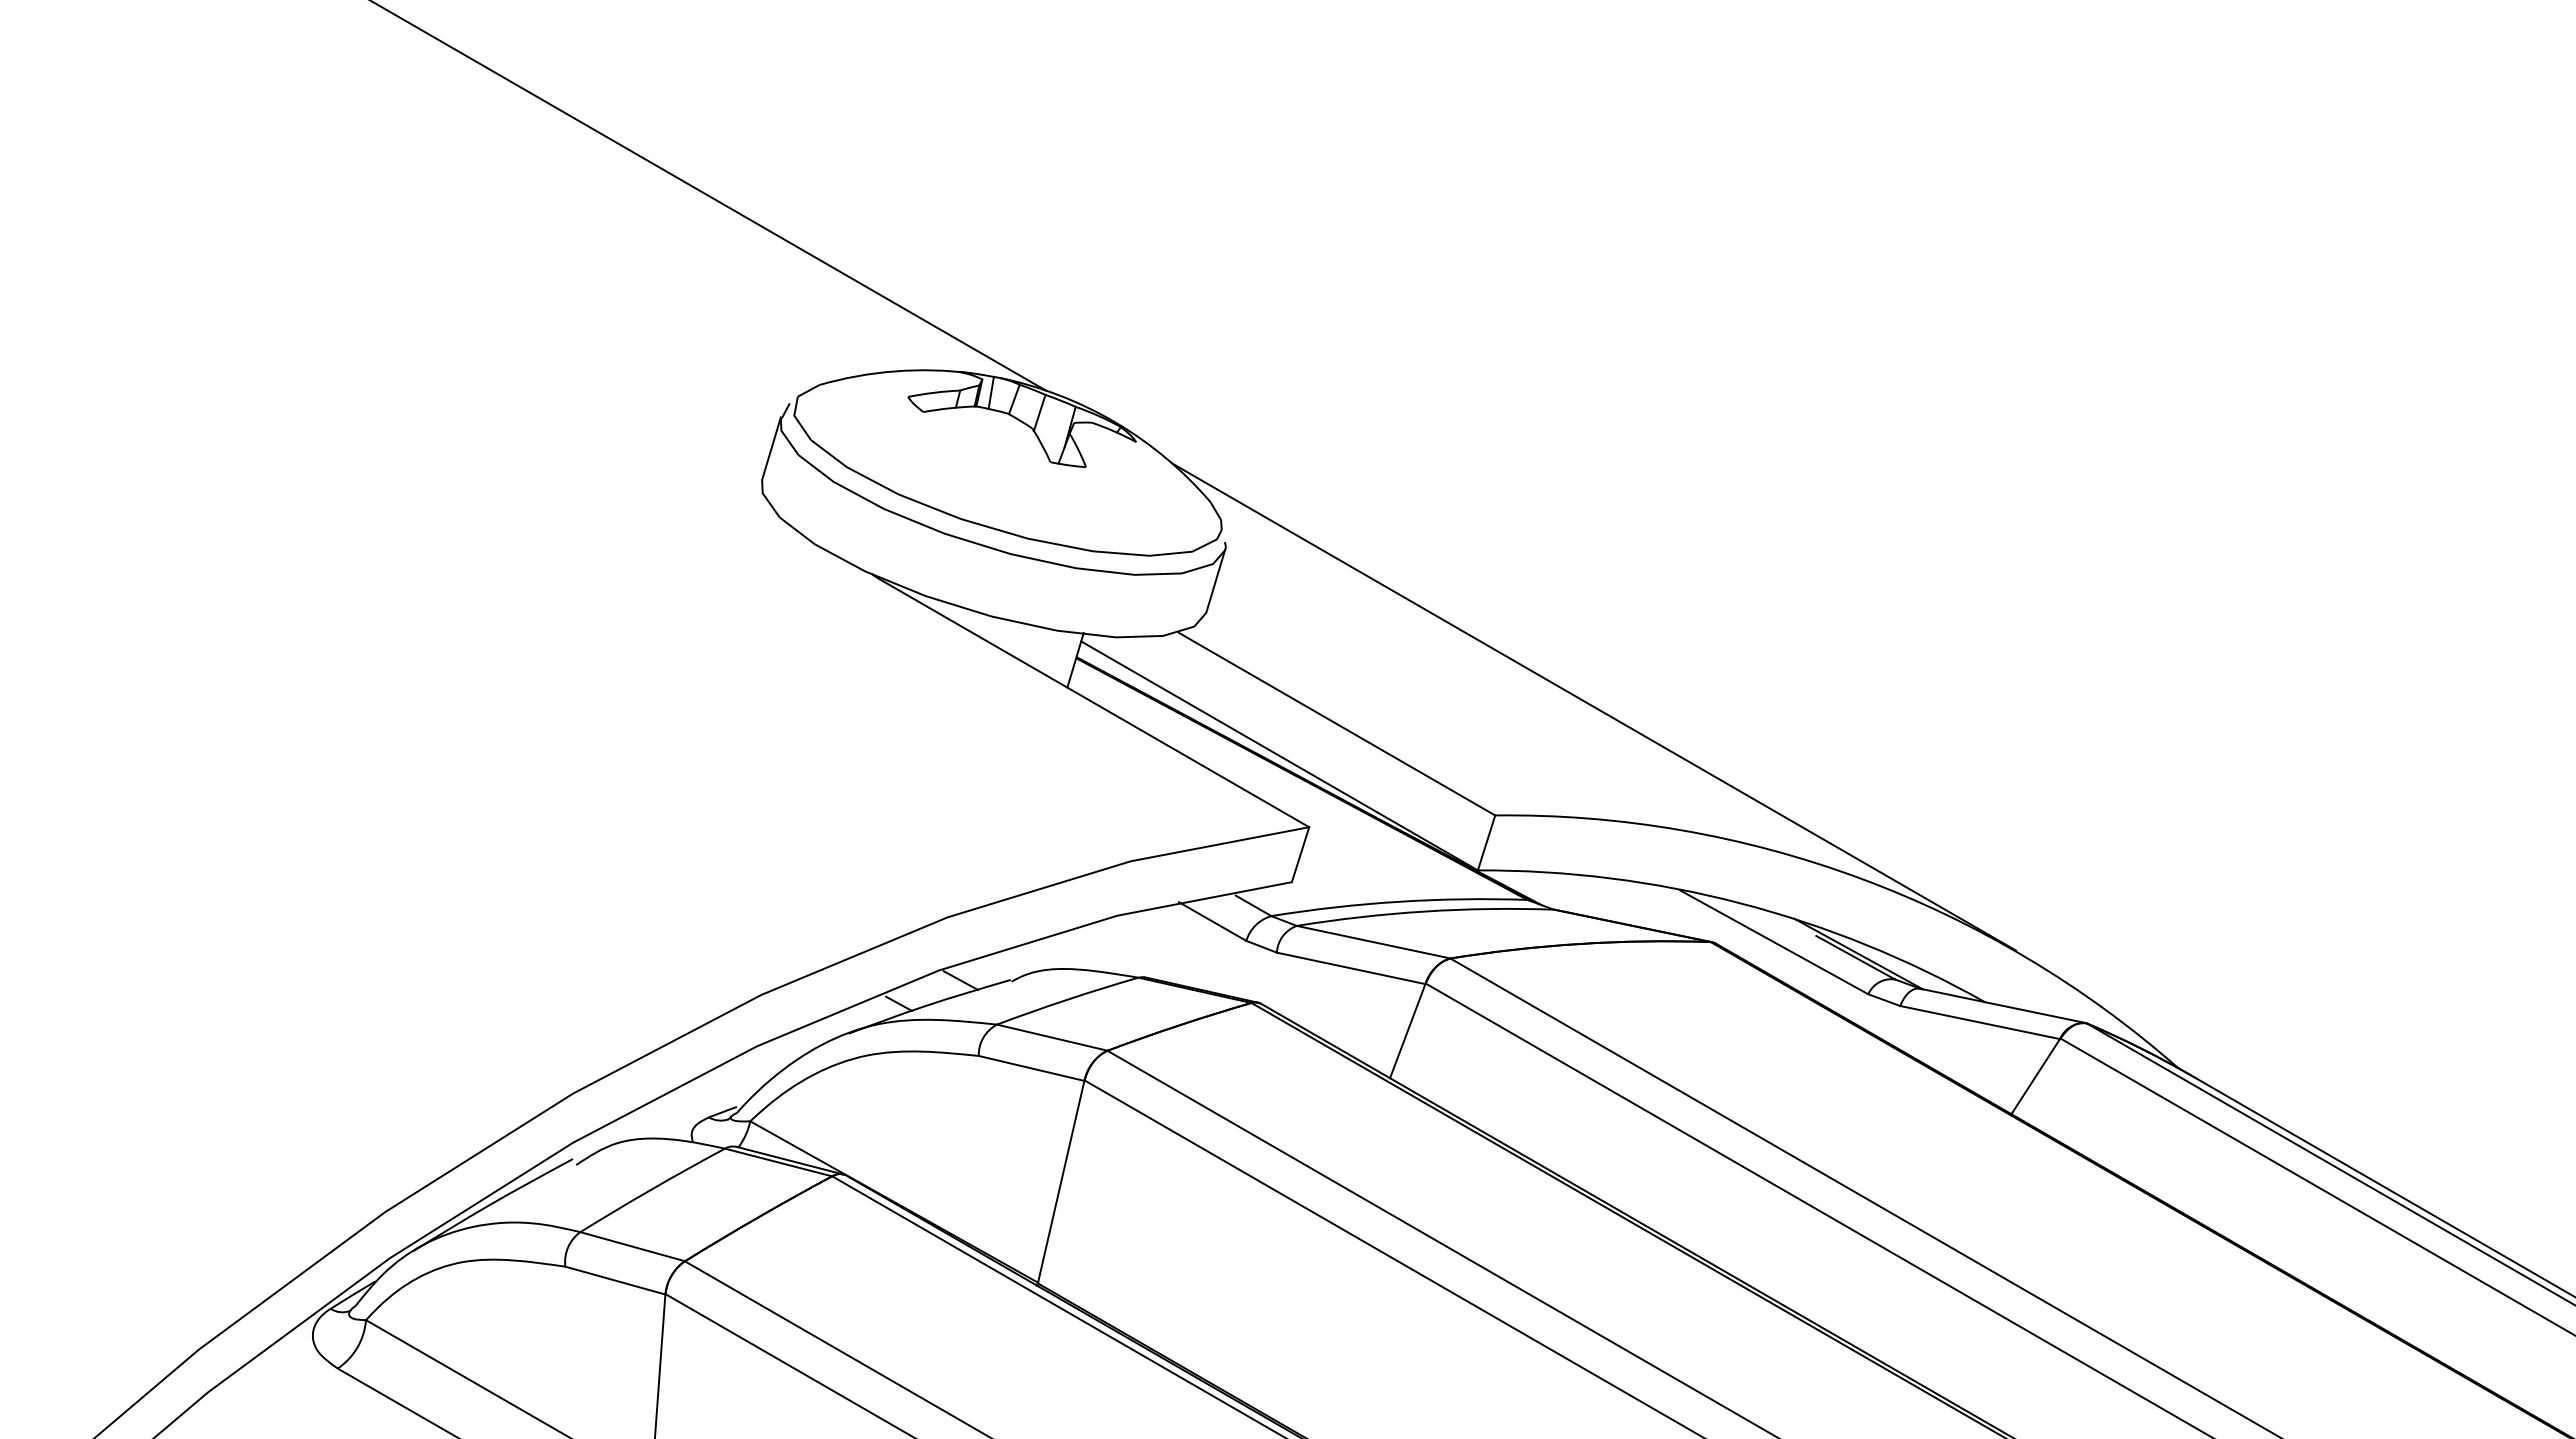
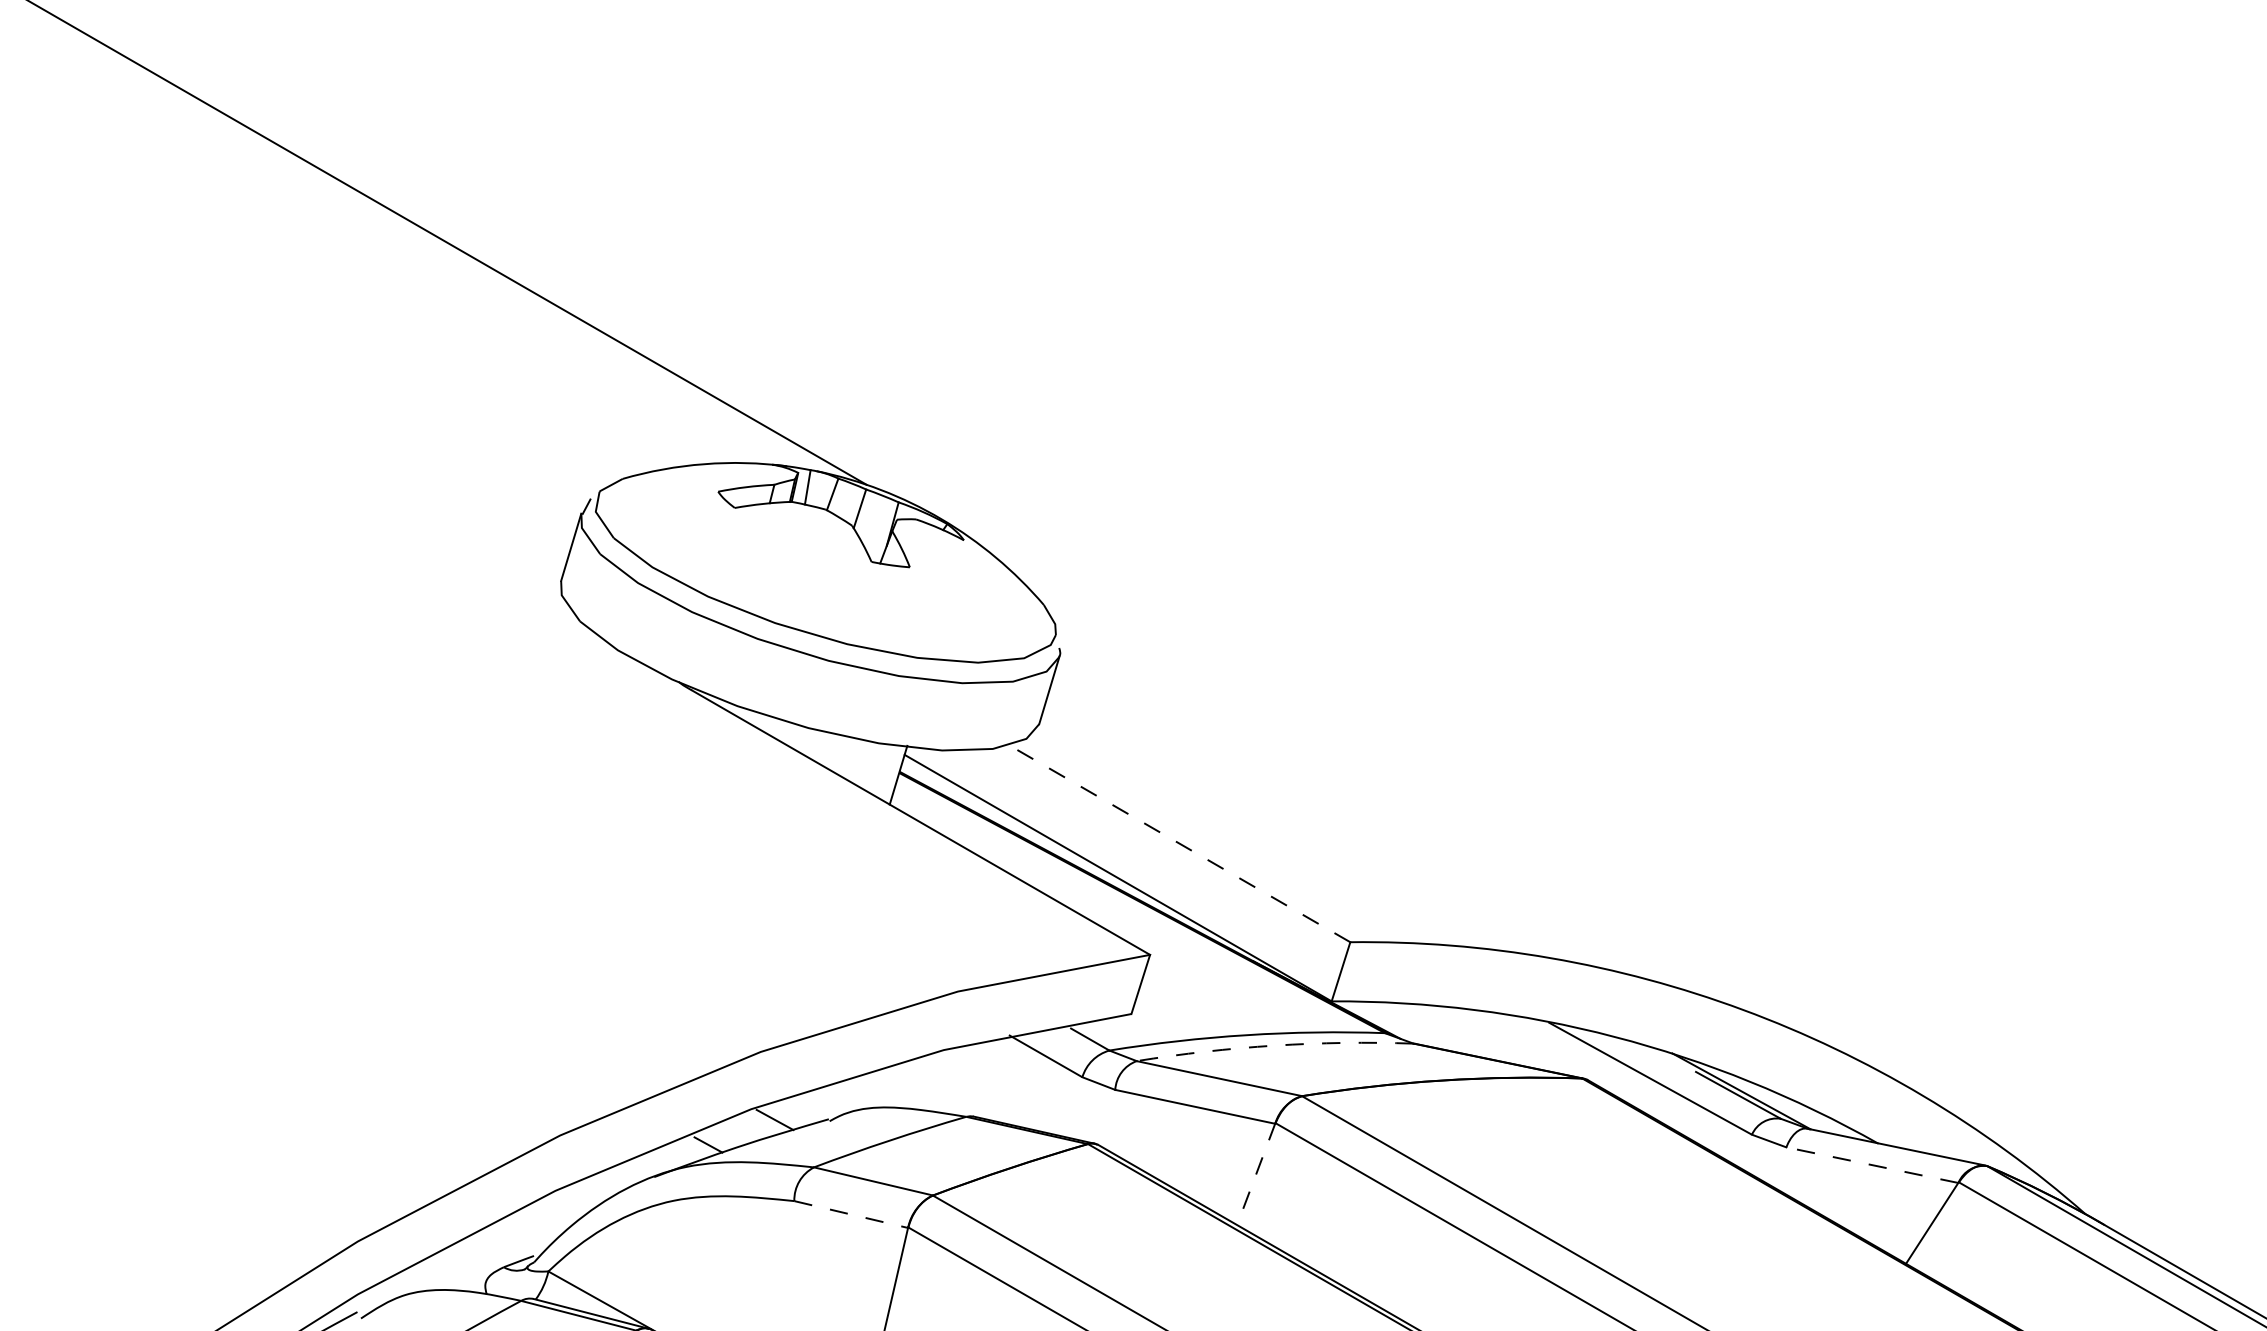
line: (1594, 706) -> (1457, 824), removed
line: (1337, 724) -> (1180, 844), solid -> dashed
arc: (1425, 911) -> (1275, 1045), solid -> dashed
line: (1980, 1022) -> (1872, 1165), solid -> dashed
line: (1407, 1030) -> (1255, 1173), solid -> dashed
line: (1032, 1068) -> (852, 1214), solid -> dashed

